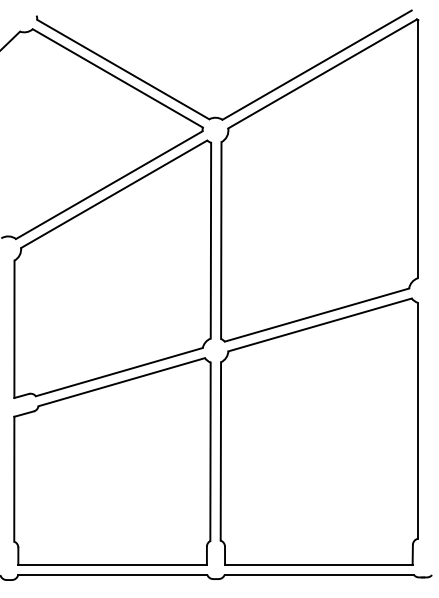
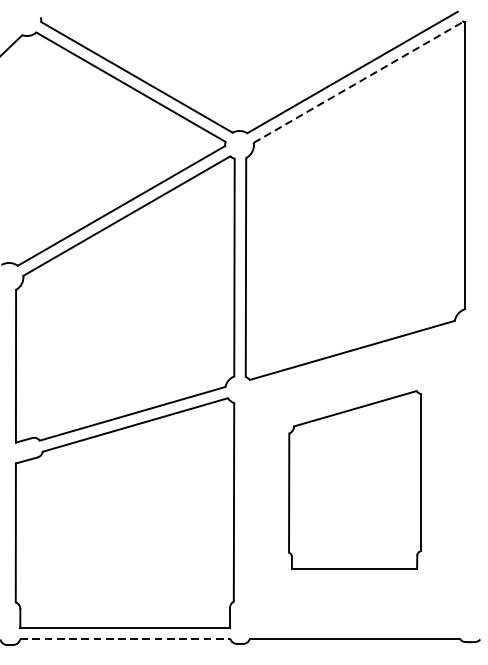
line: (322, 73) -> (358, 81), solid -> dashed
part: (318, 431) -> (354, 479), size x0.6
line: (112, 575) -> (125, 639), solid -> dashed

